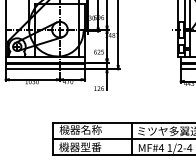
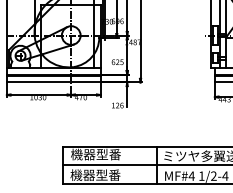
text: (91, 129) -> (108, 154), 機器名称 -> 機器型番

